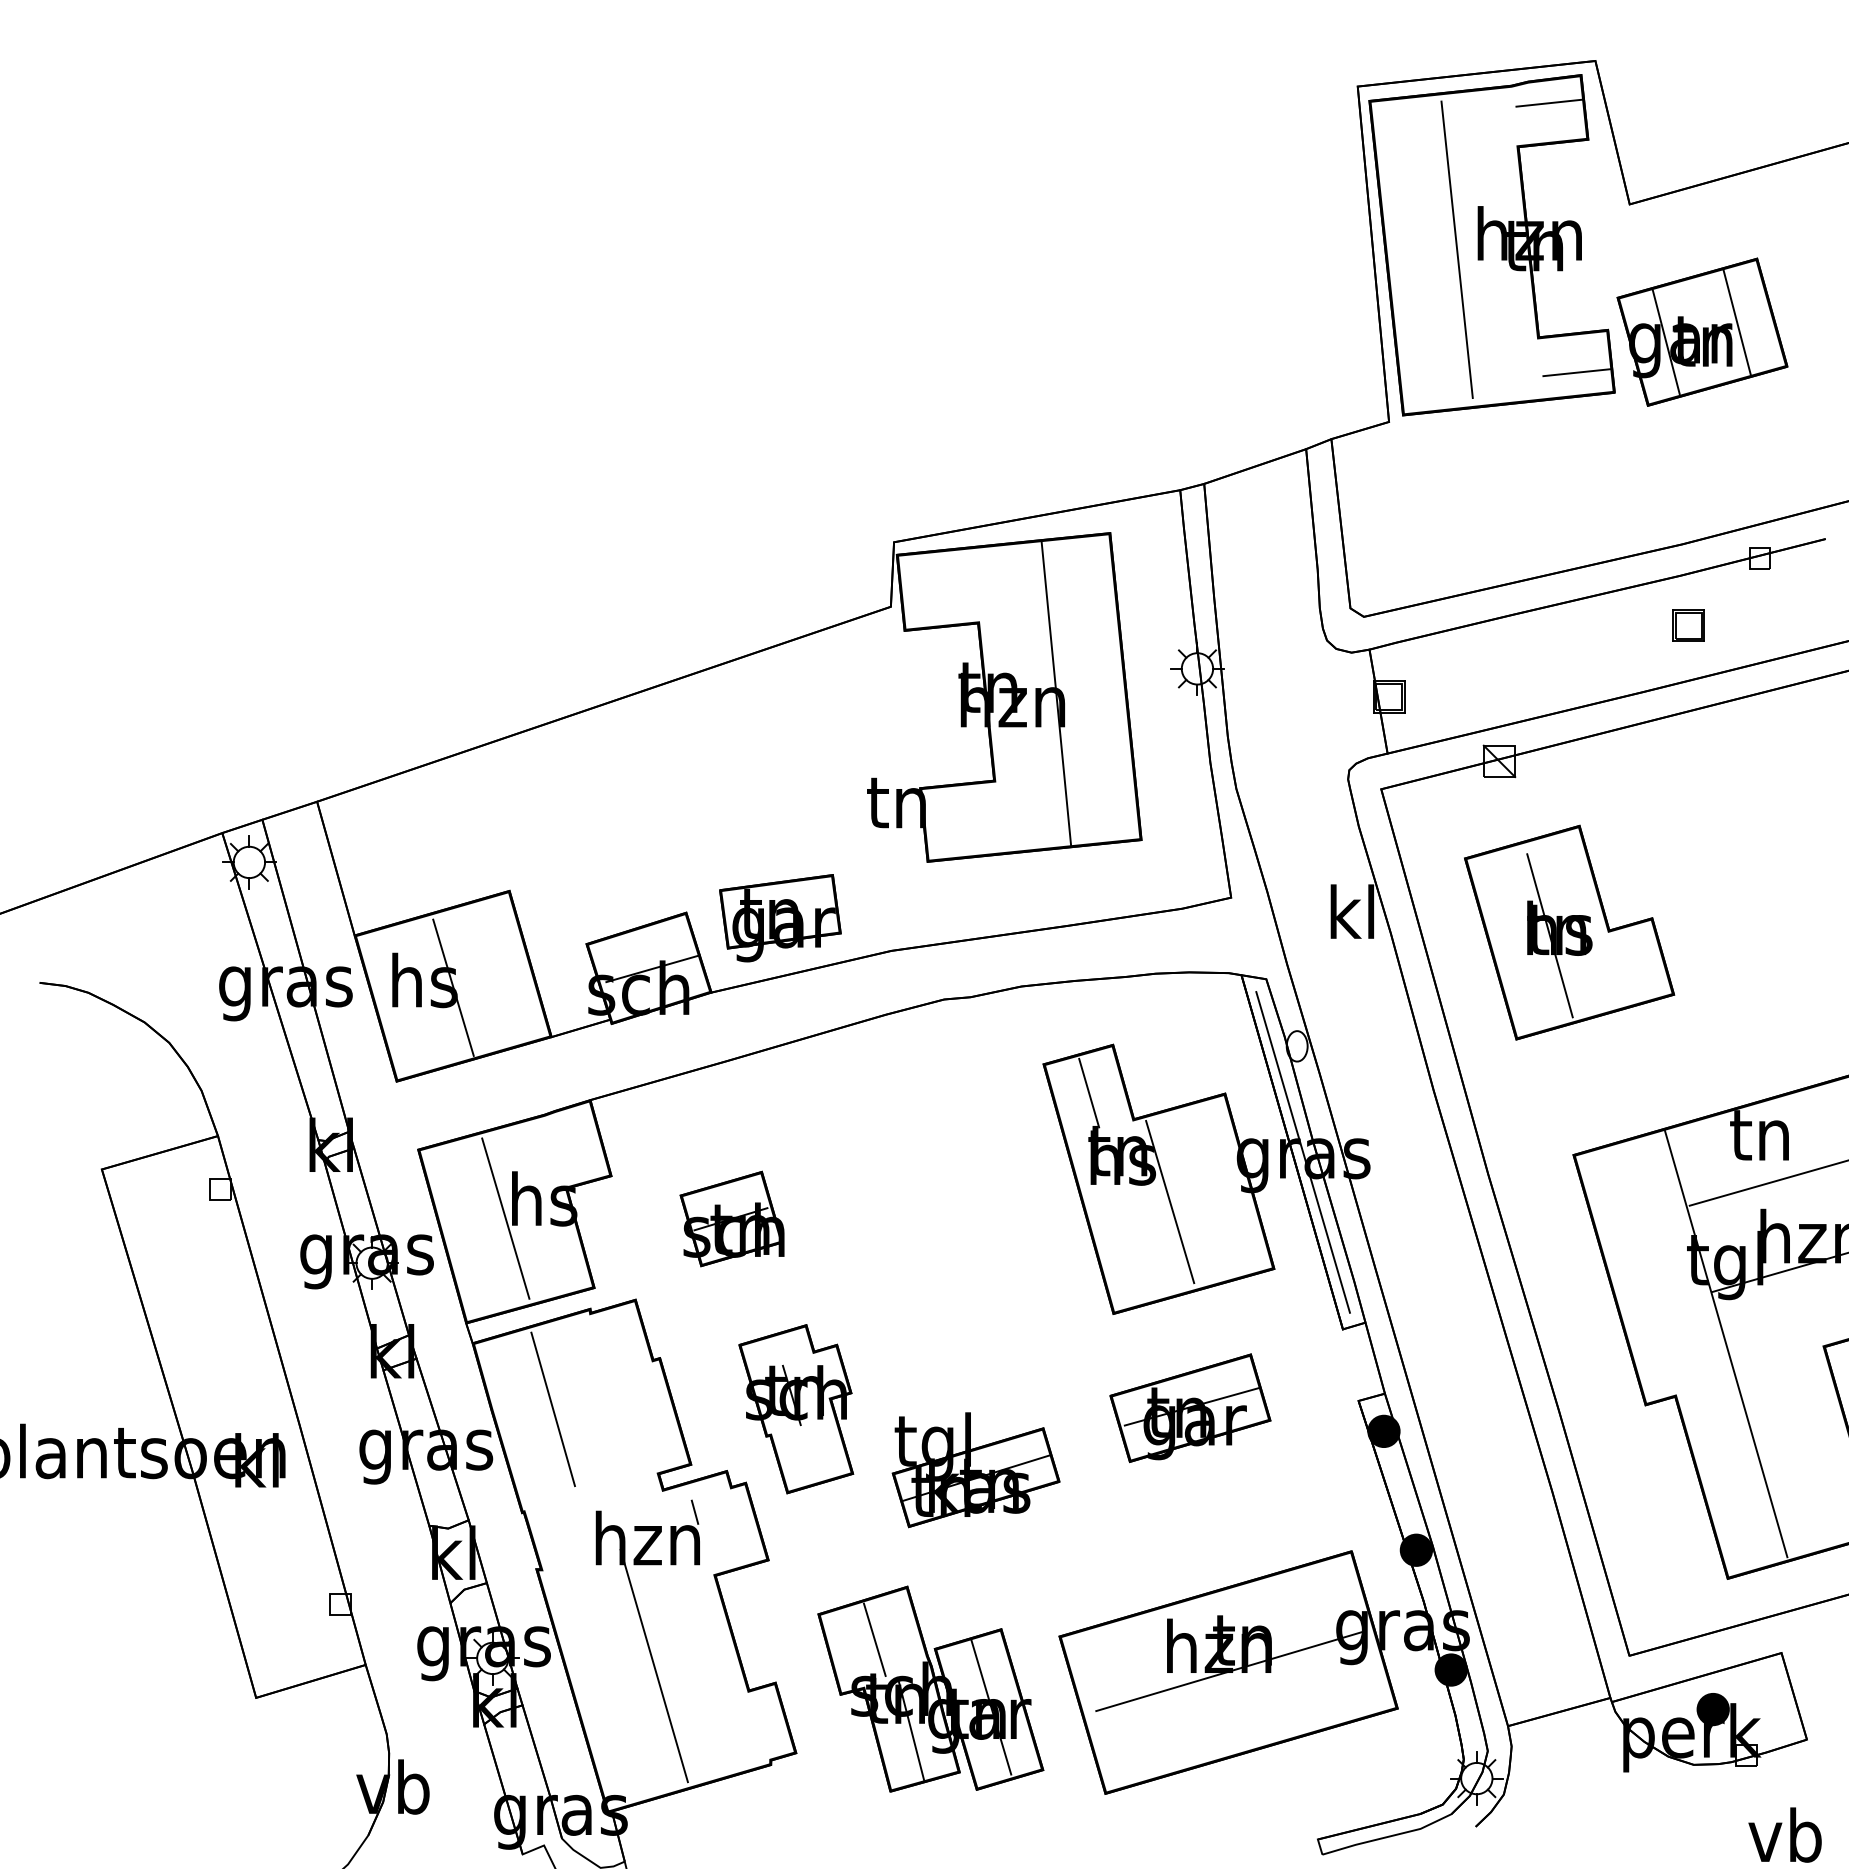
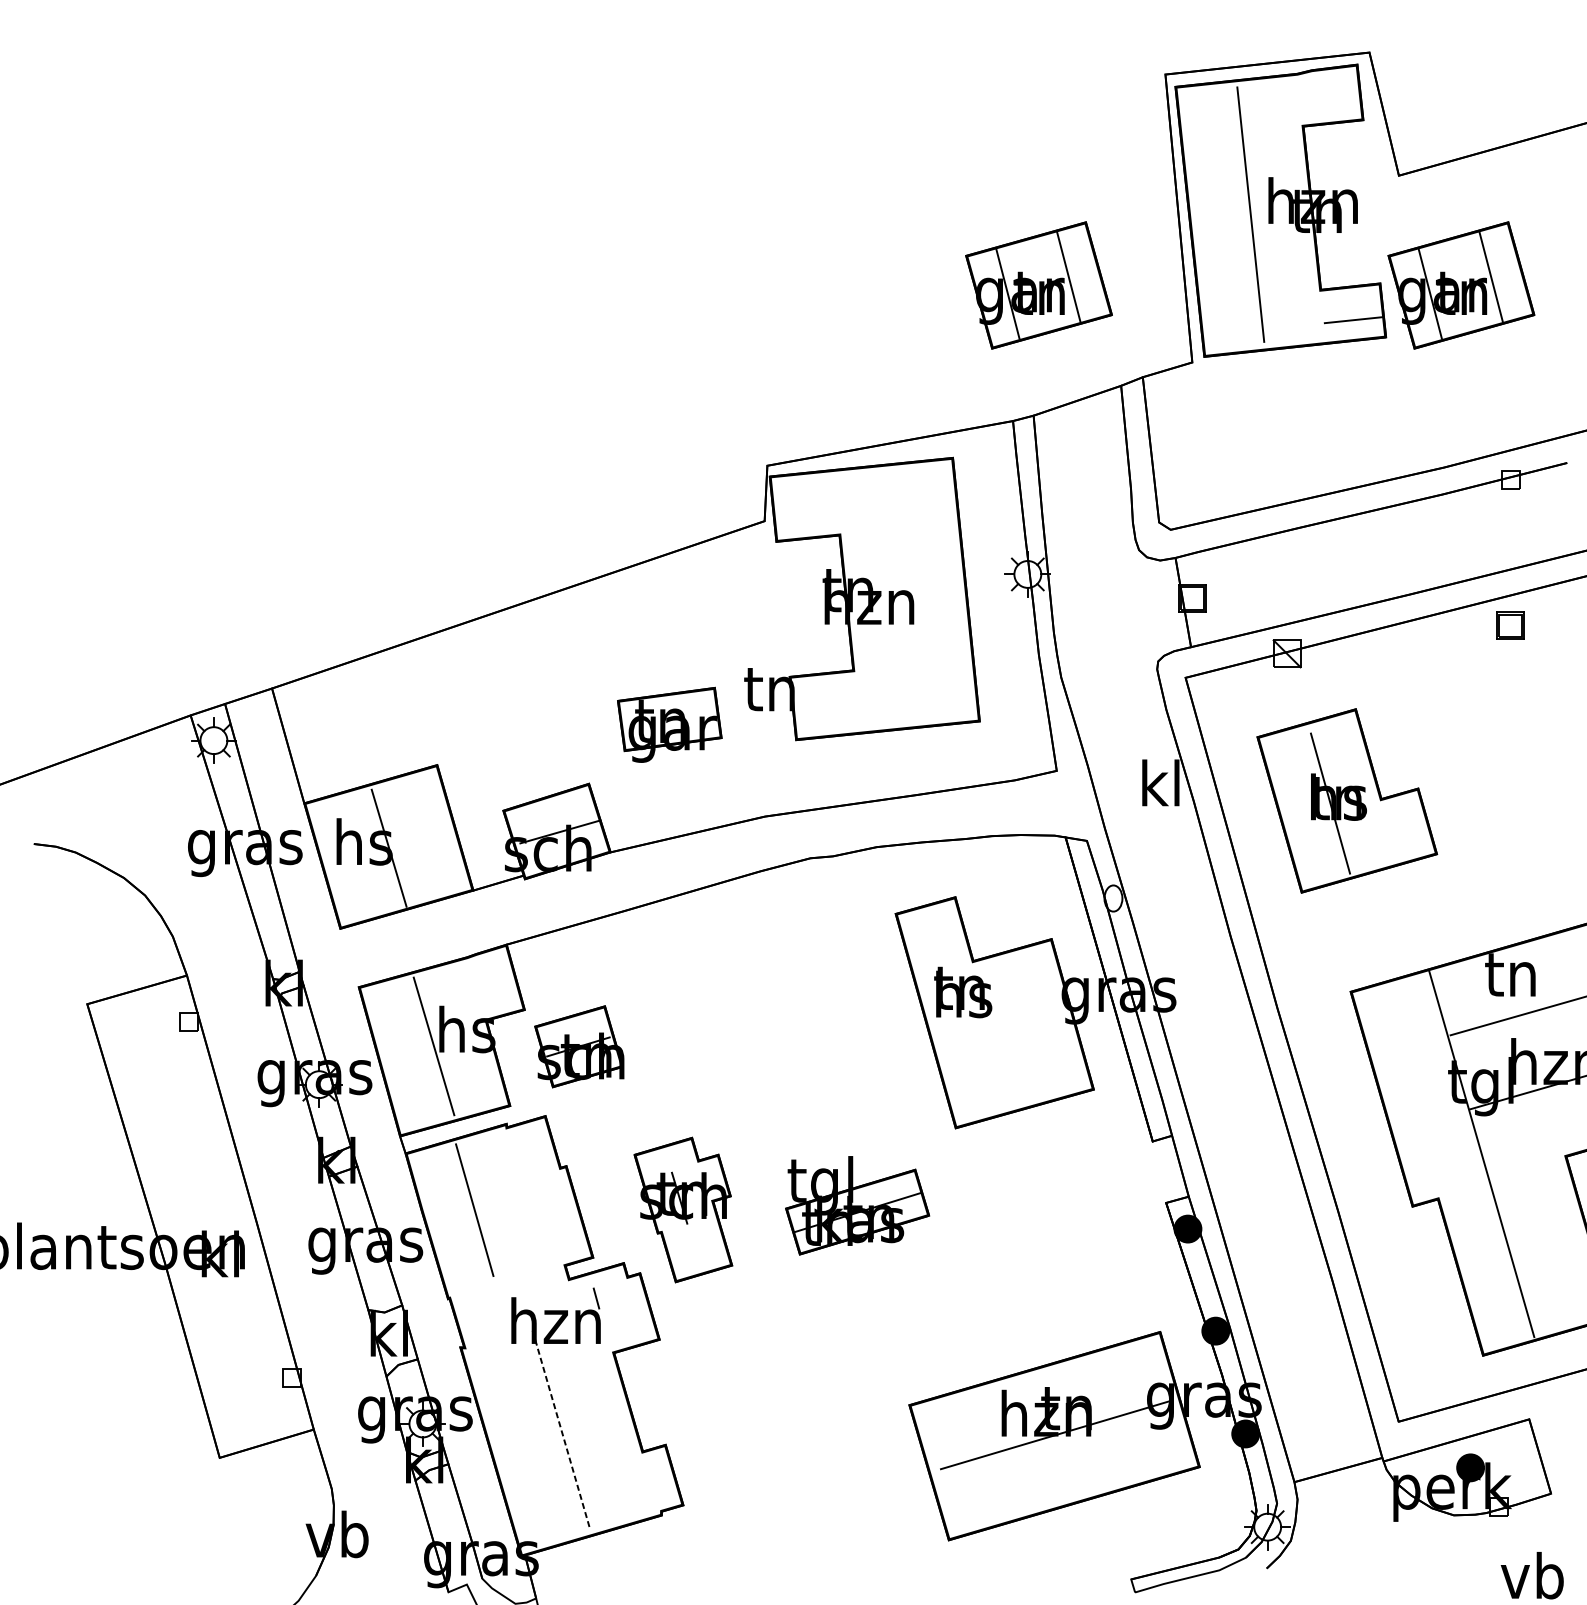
line: (1549, 102) -> (1330, 88), removed
part: (1210, 331) -> (1039, 284), added
part: (1688, 625) -> (1510, 625), moved
line: (1056, 694) -> (906, 596), removed
part: (780, 918) -> (669, 725), moved
line: (1089, 1092) -> (935, 938), removed
line: (1302, 1152) -> (1118, 989), removed
line: (1170, 1201) -> (1004, 1031), removed
part: (731, 1218) -> (578, 1046), moved
part: (1190, 1407) -> (1021, 1208), removed
part: (975, 1470) -> (857, 1205), moved
line: (654, 1665) -> (561, 1430), solid -> dashed
part: (930, 1688) -> (798, 1449), removed

